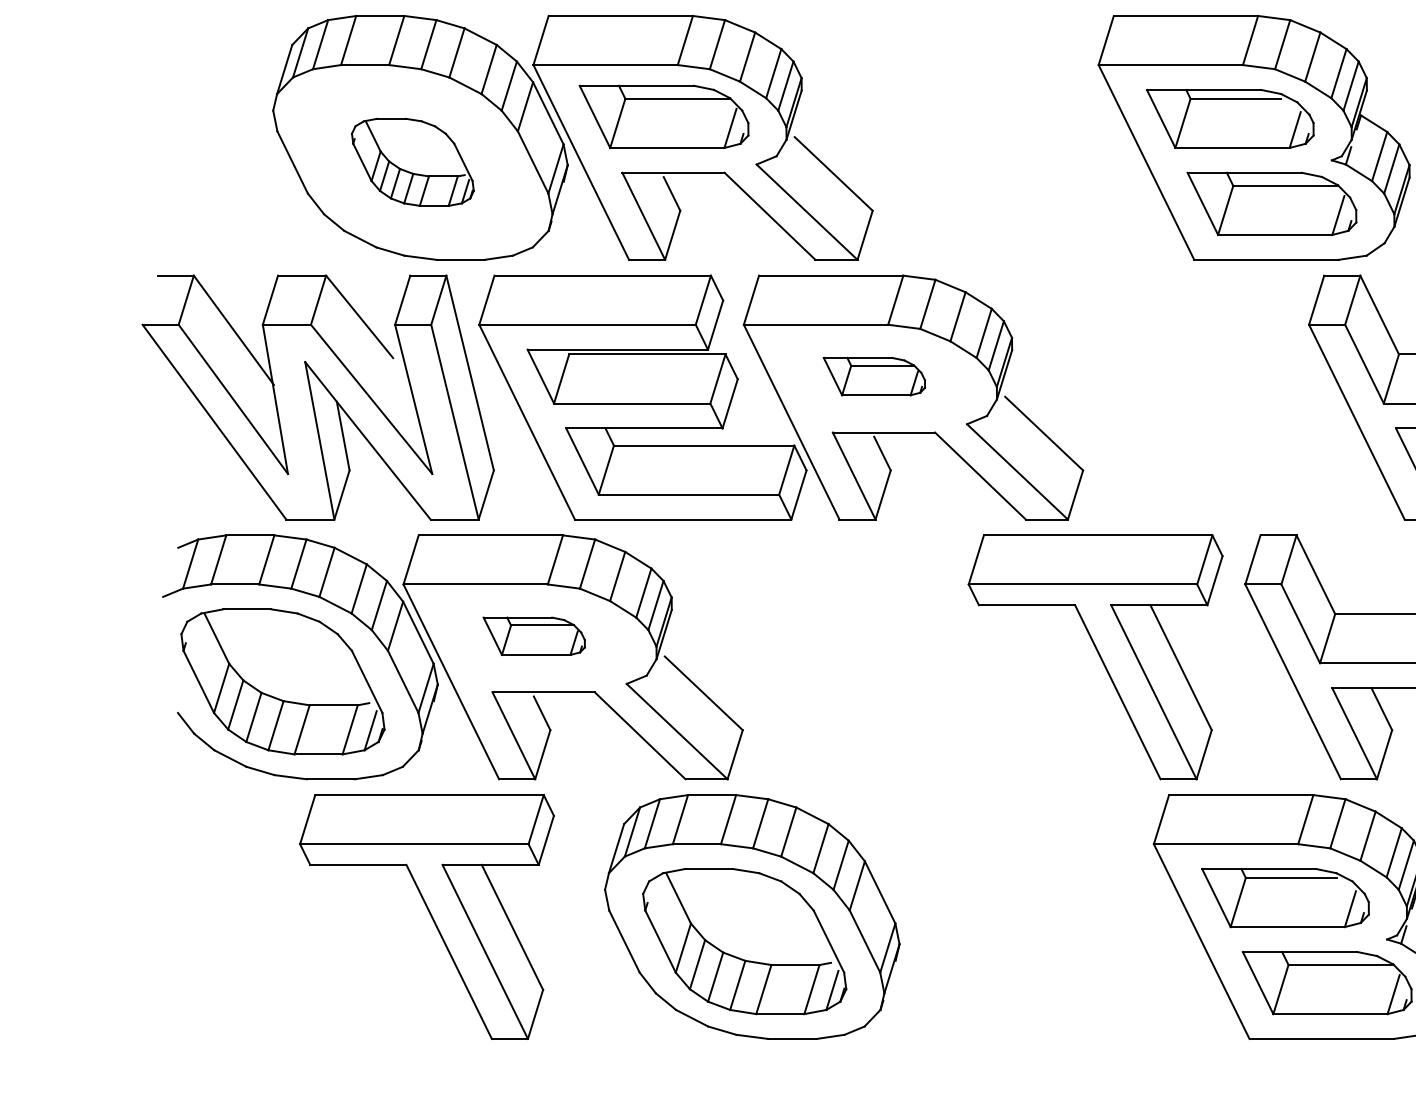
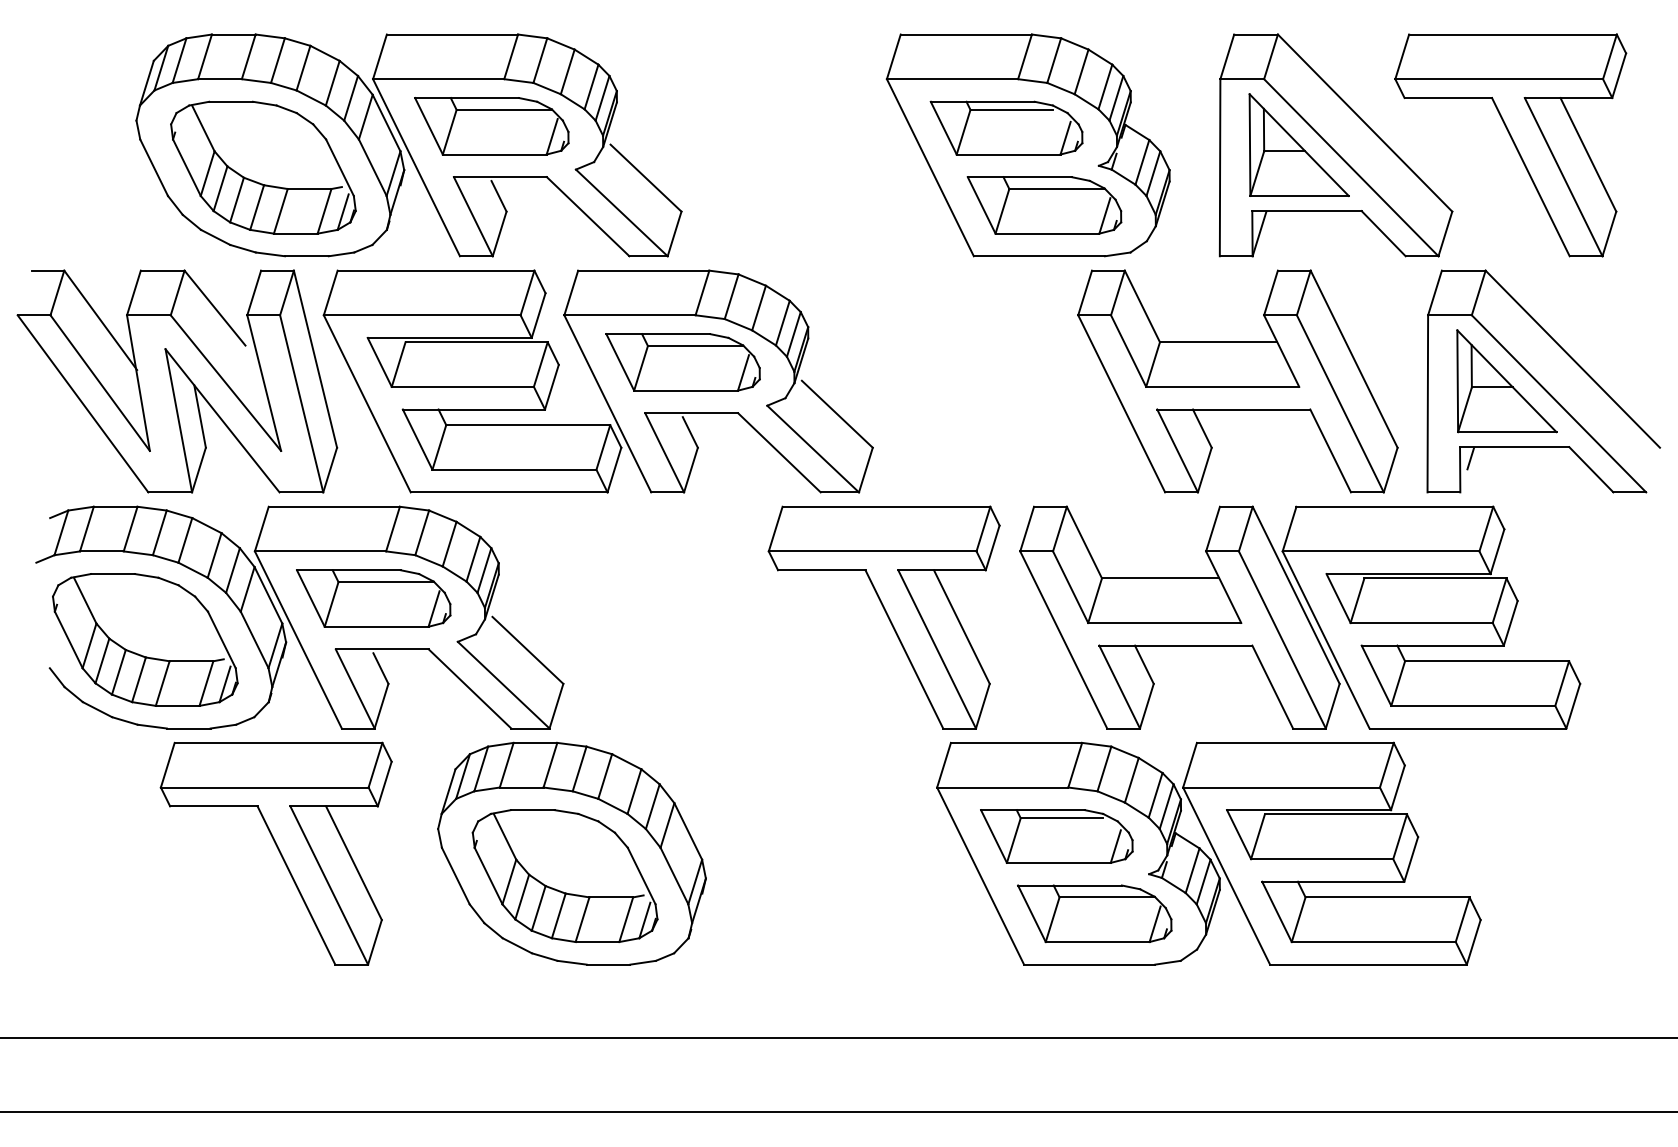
part: (412, 162) -> (263, 167), size x1.67
part: (873, 376) -> (682, 362), size x1.67
part: (533, 636) -> (373, 598), size x1.67

